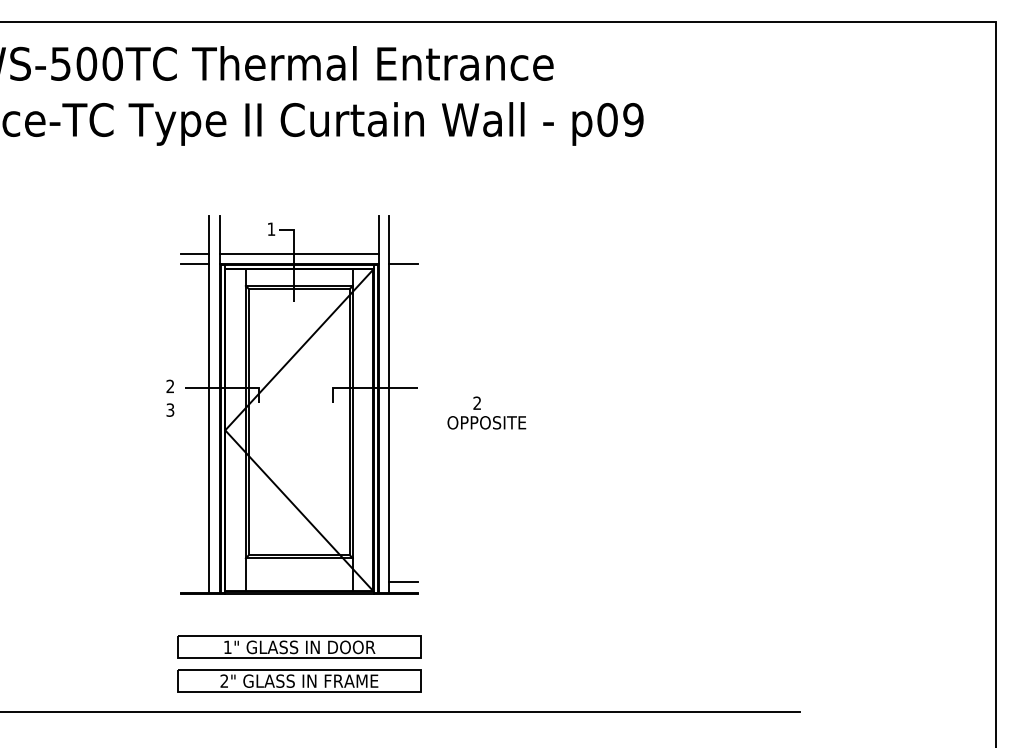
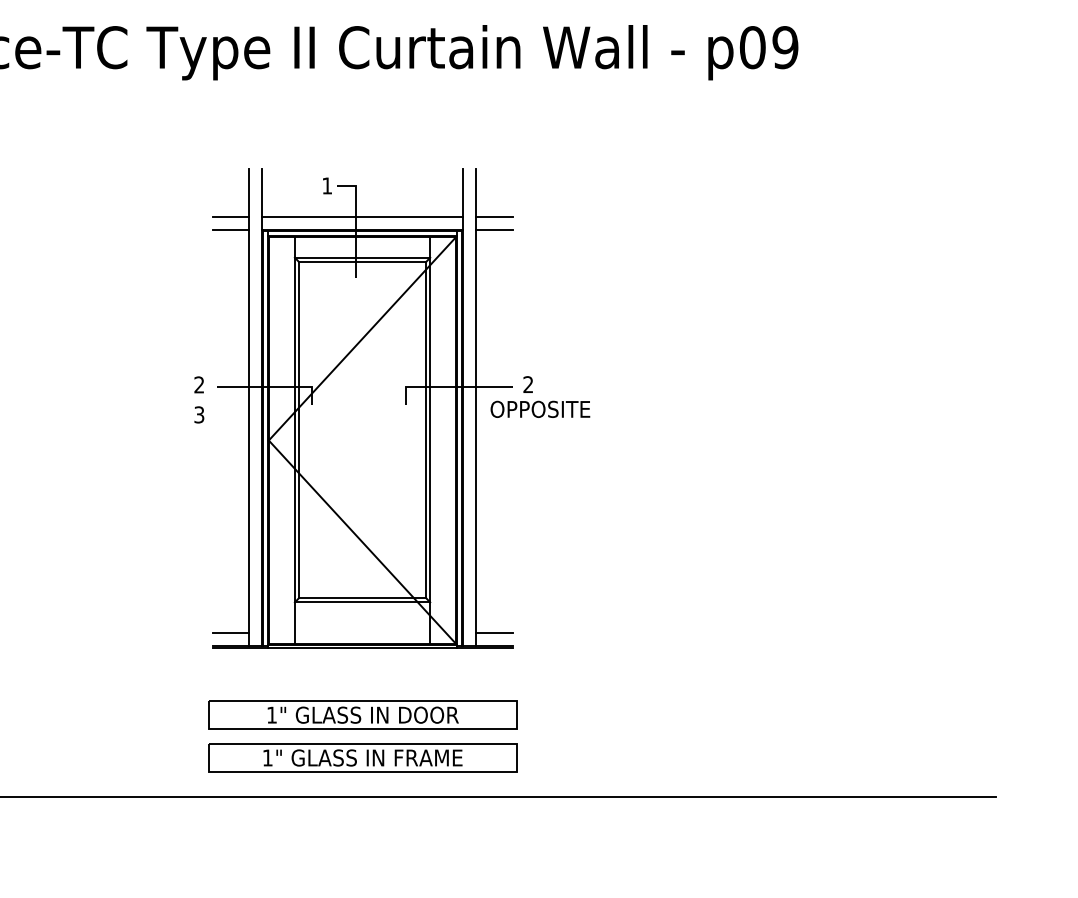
line: (403, 253) -> (494, 216), added
text: (486, 412) -> (539, 396), moved
line: (194, 582) -> (229, 633), added
text: (224, 680) -> (267, 757), 2" -> 1"

